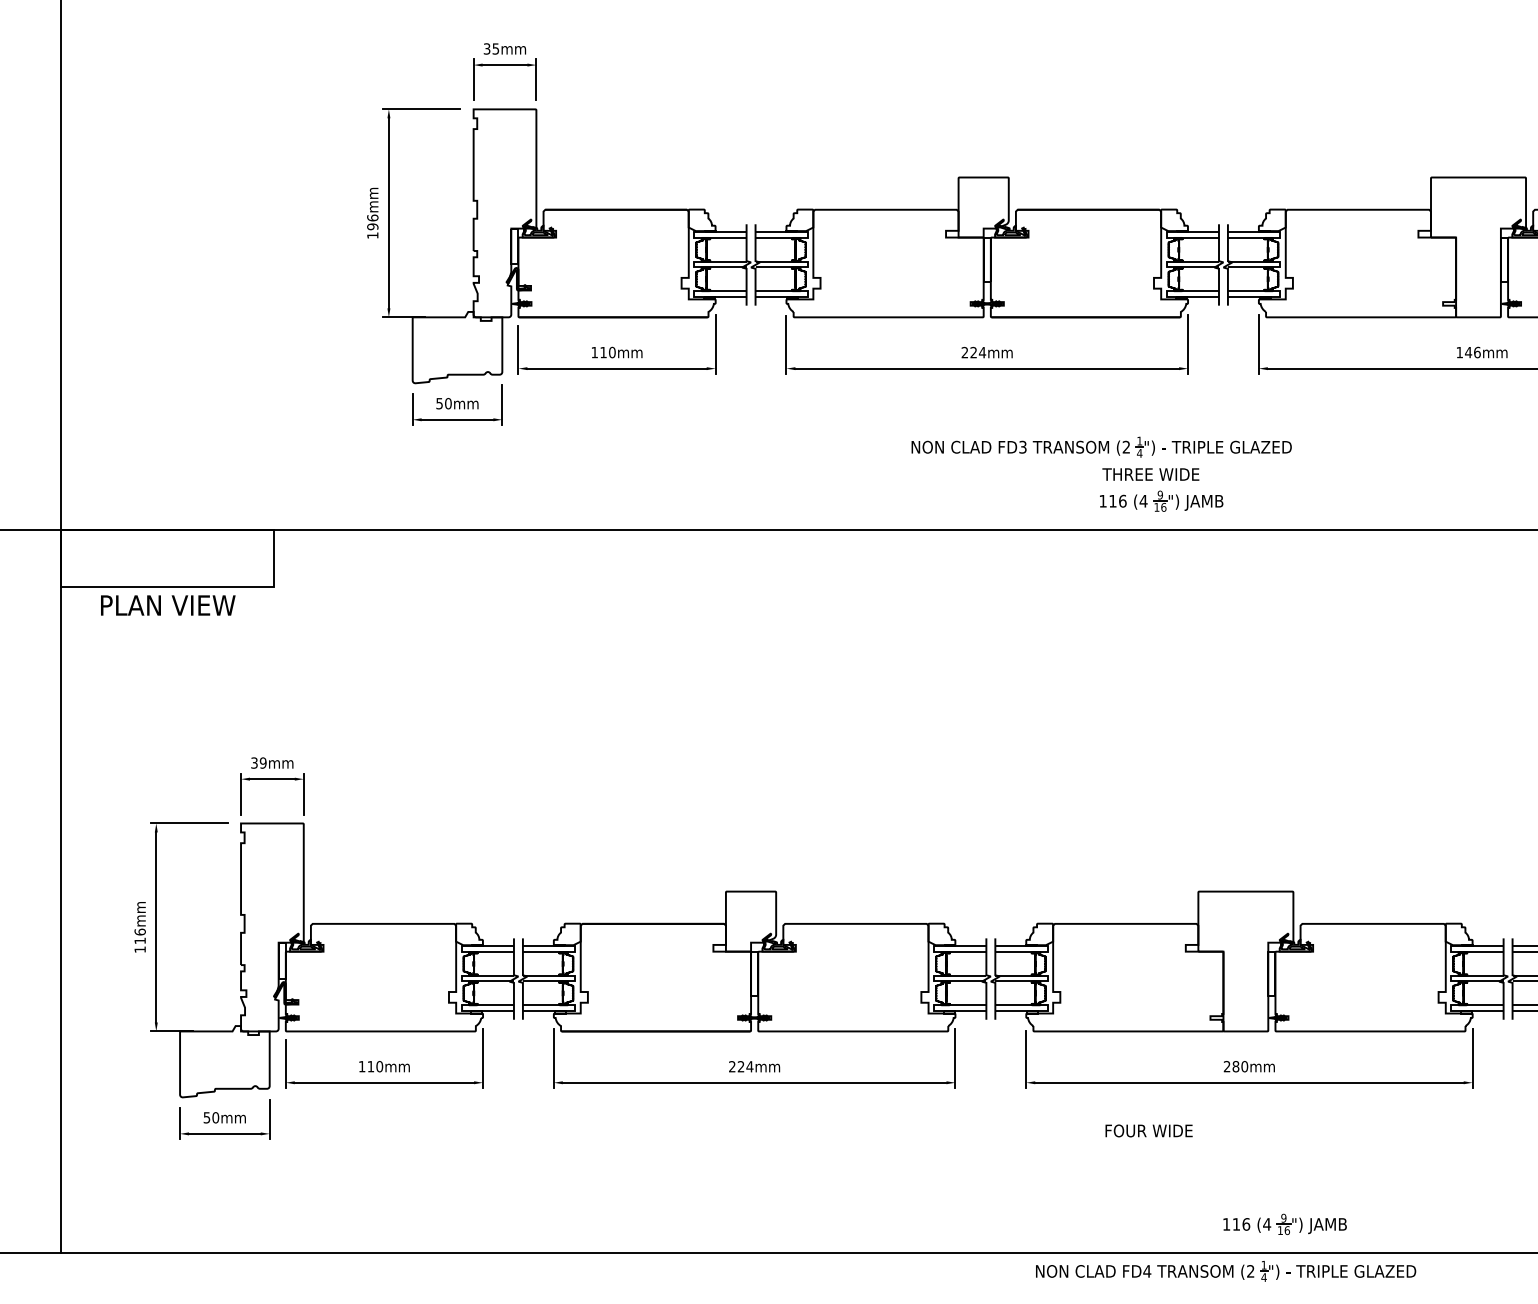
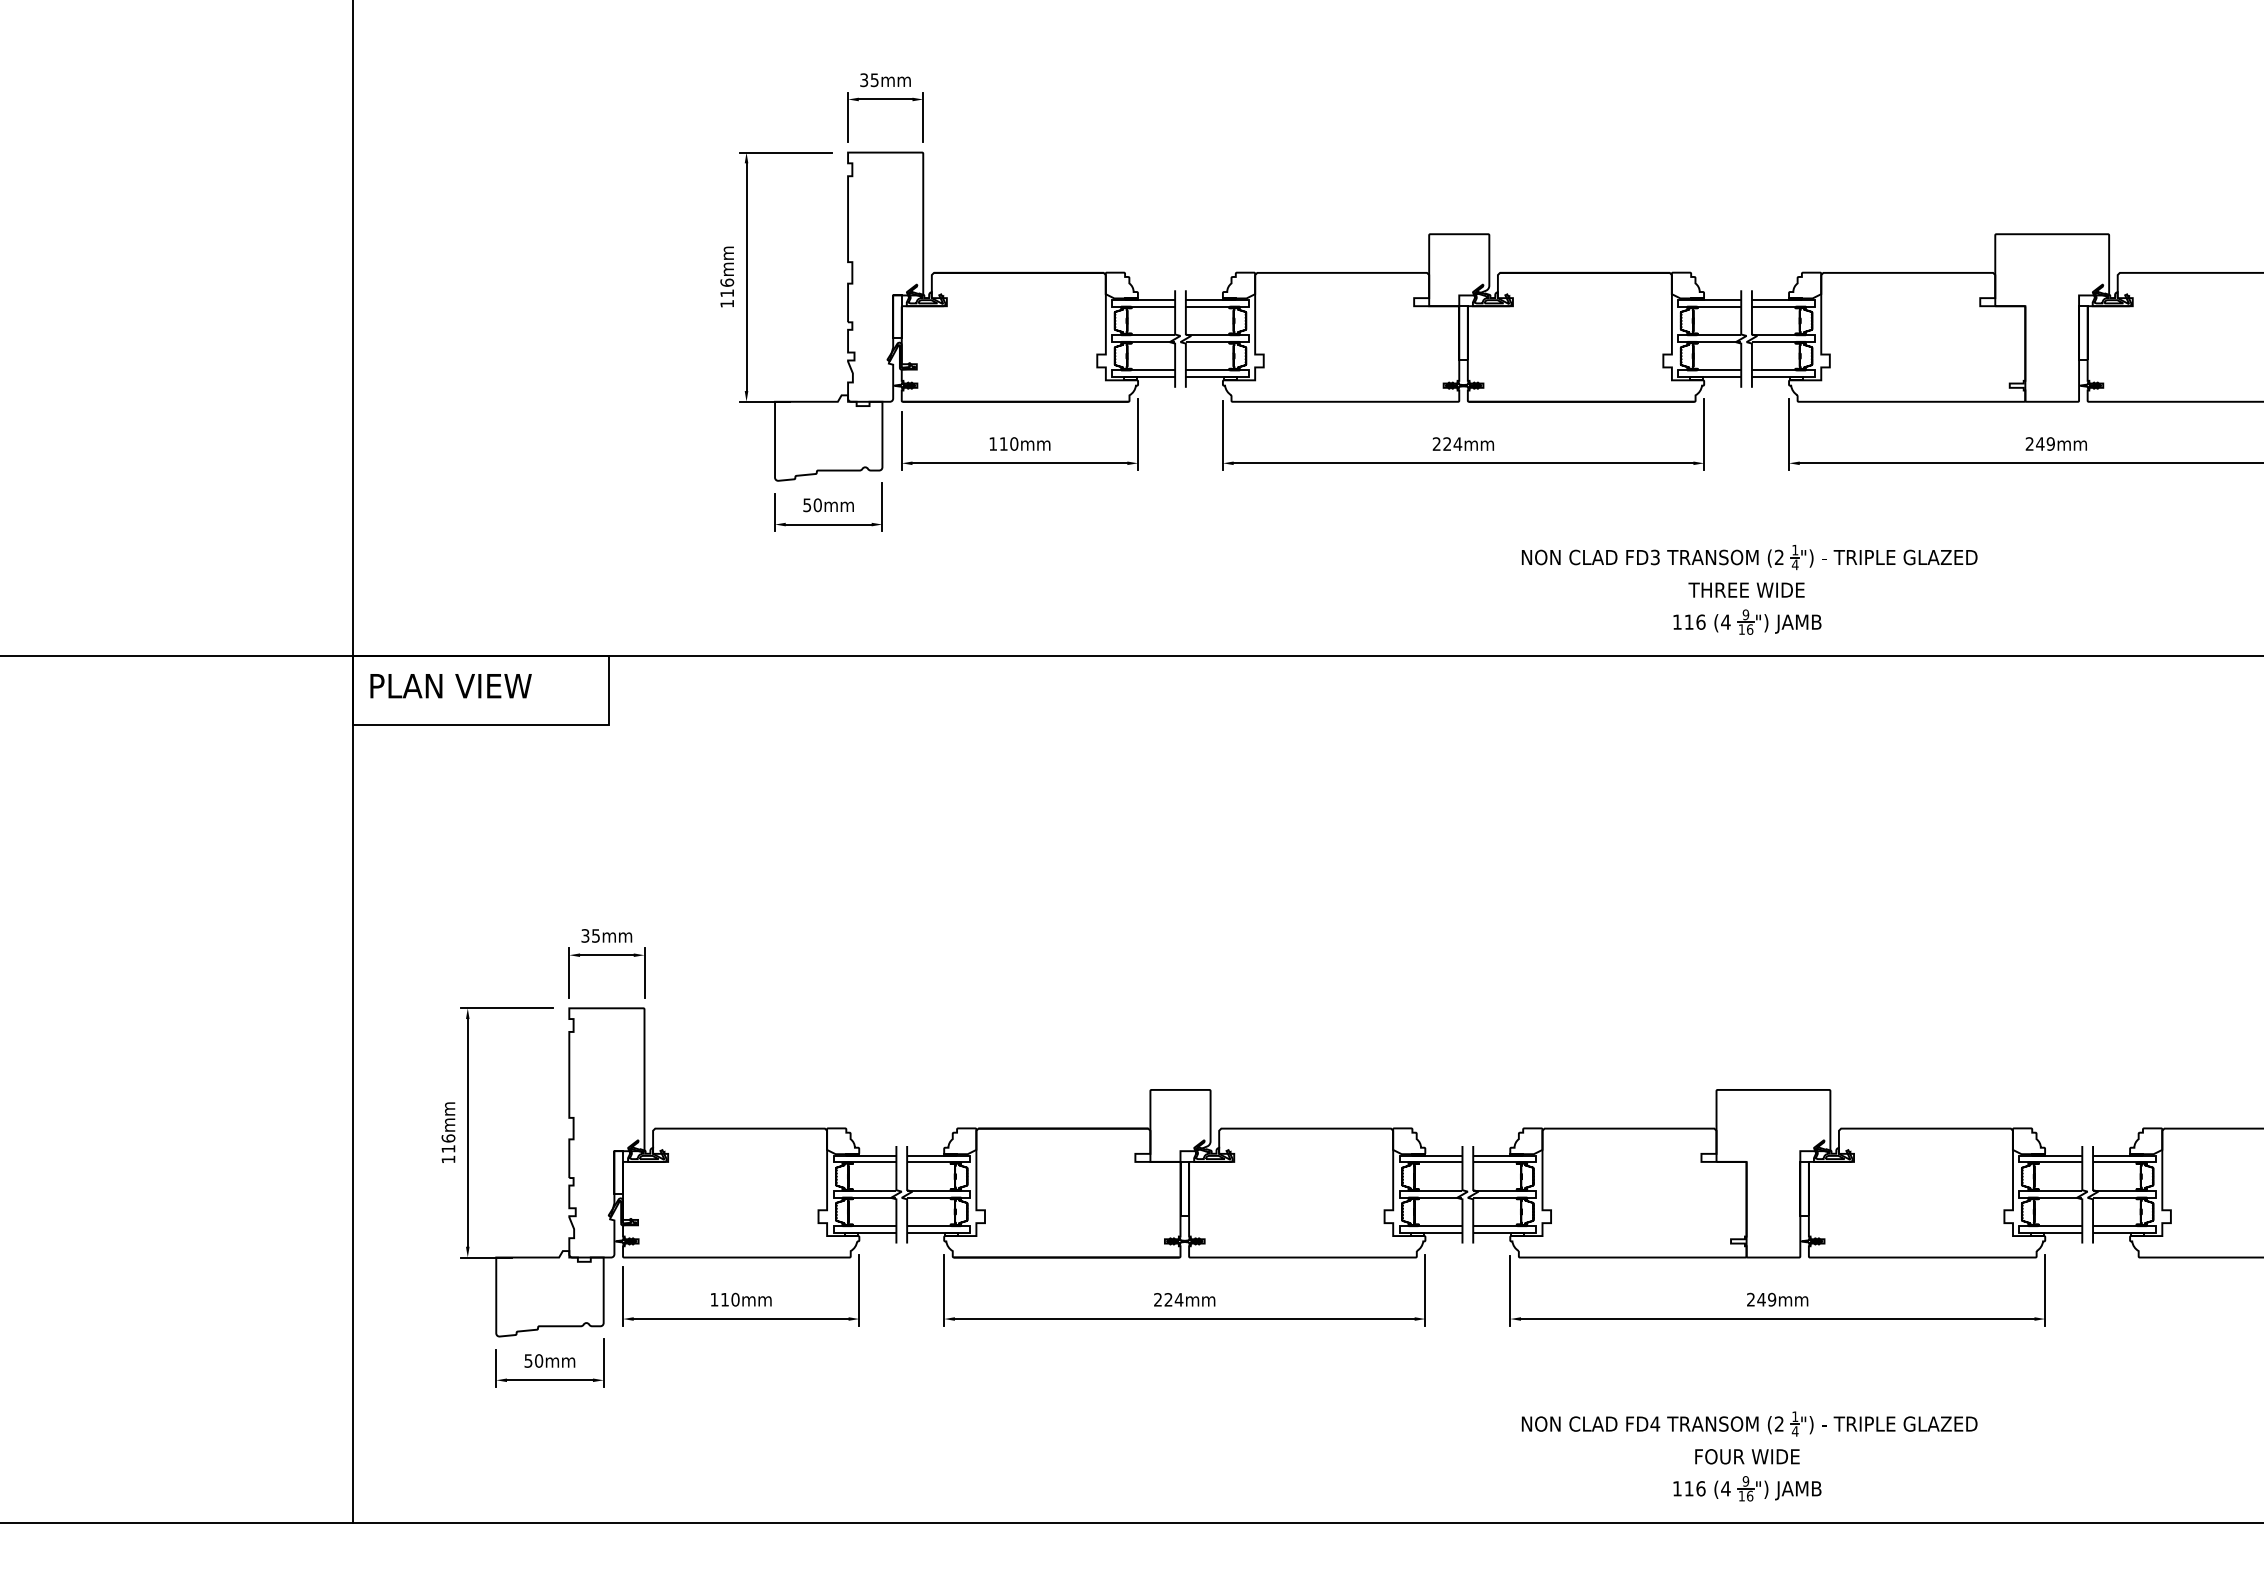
text: (373, 226) -> (727, 293), 196mm -> 116mm
text: (1468, 352) -> (2040, 443), 146mm -> 249mm
part: (1101, 447) -> (1749, 557), moved
text: (1150, 473) -> (1746, 589), moved
part: (1161, 500) -> (1747, 621), moved
text: (167, 605) -> (450, 686), moved
text: (262, 762) -> (595, 935), 39mm -> 35mm
text: (1240, 1066) -> (1766, 1299), 280mm -> 249mm
text: (1149, 1130) -> (1747, 1456), moved
part: (1285, 1224) -> (1747, 1488), moved
part: (1225, 1270) -> (1749, 1423), moved

